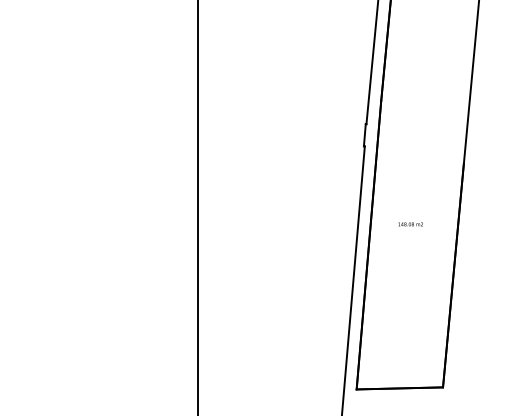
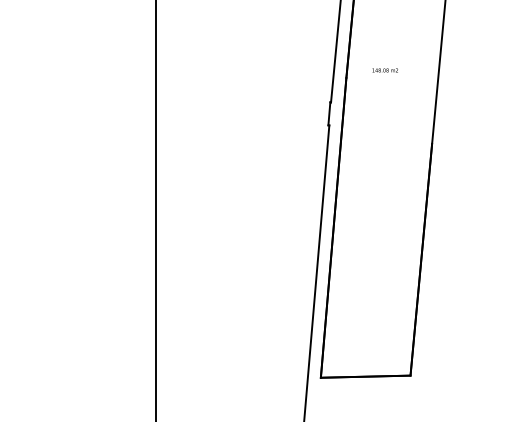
text: (410, 224) -> (385, 70), moved

